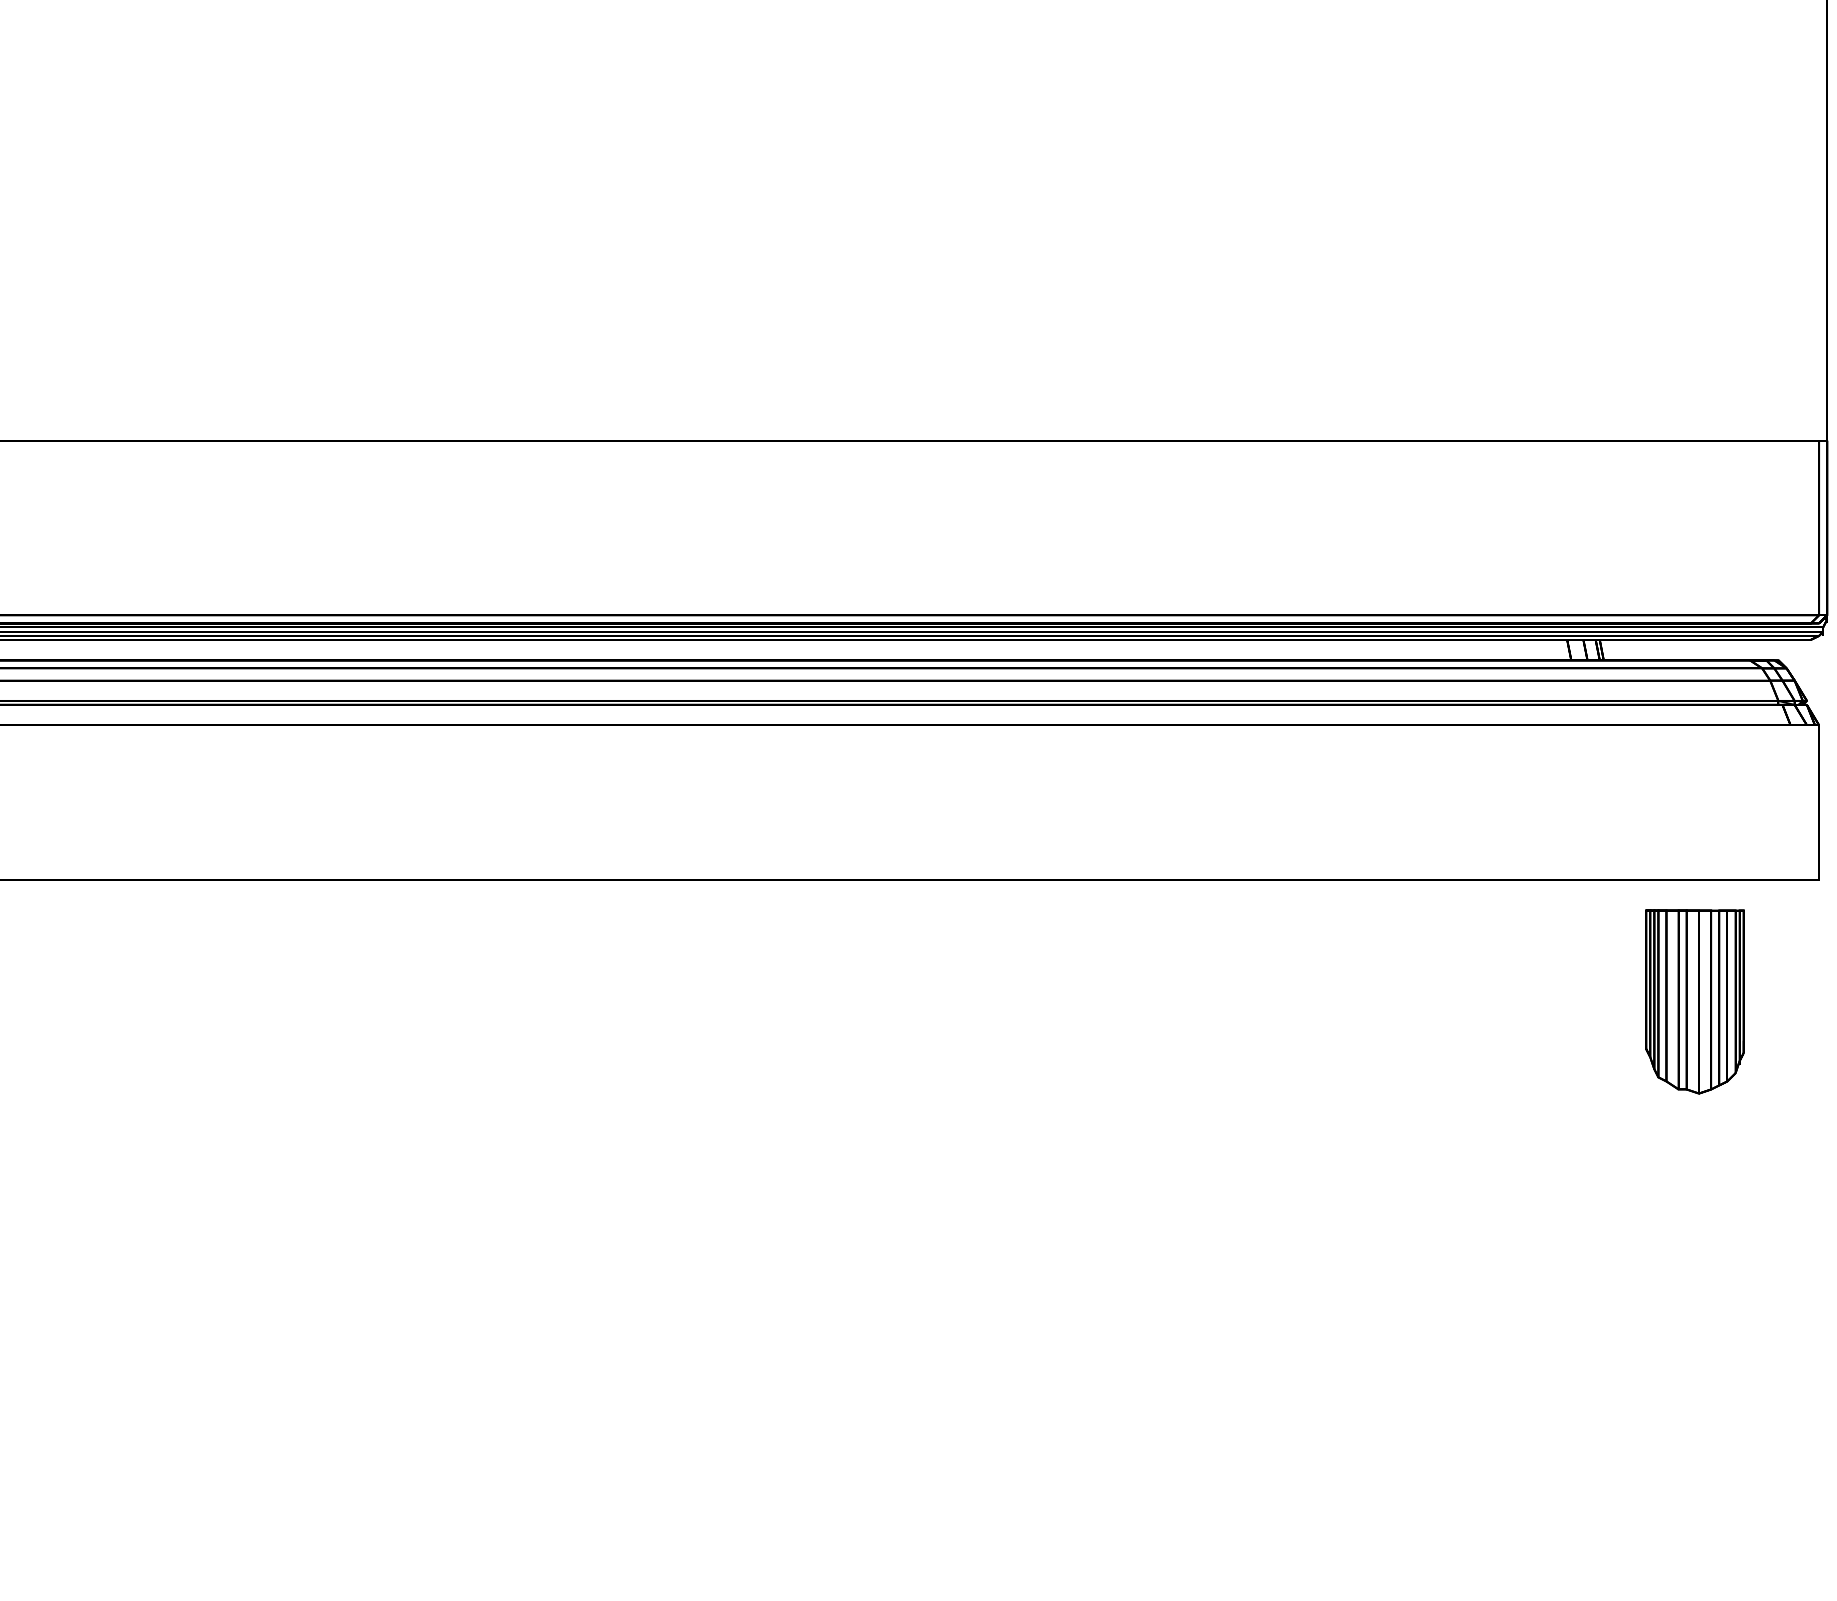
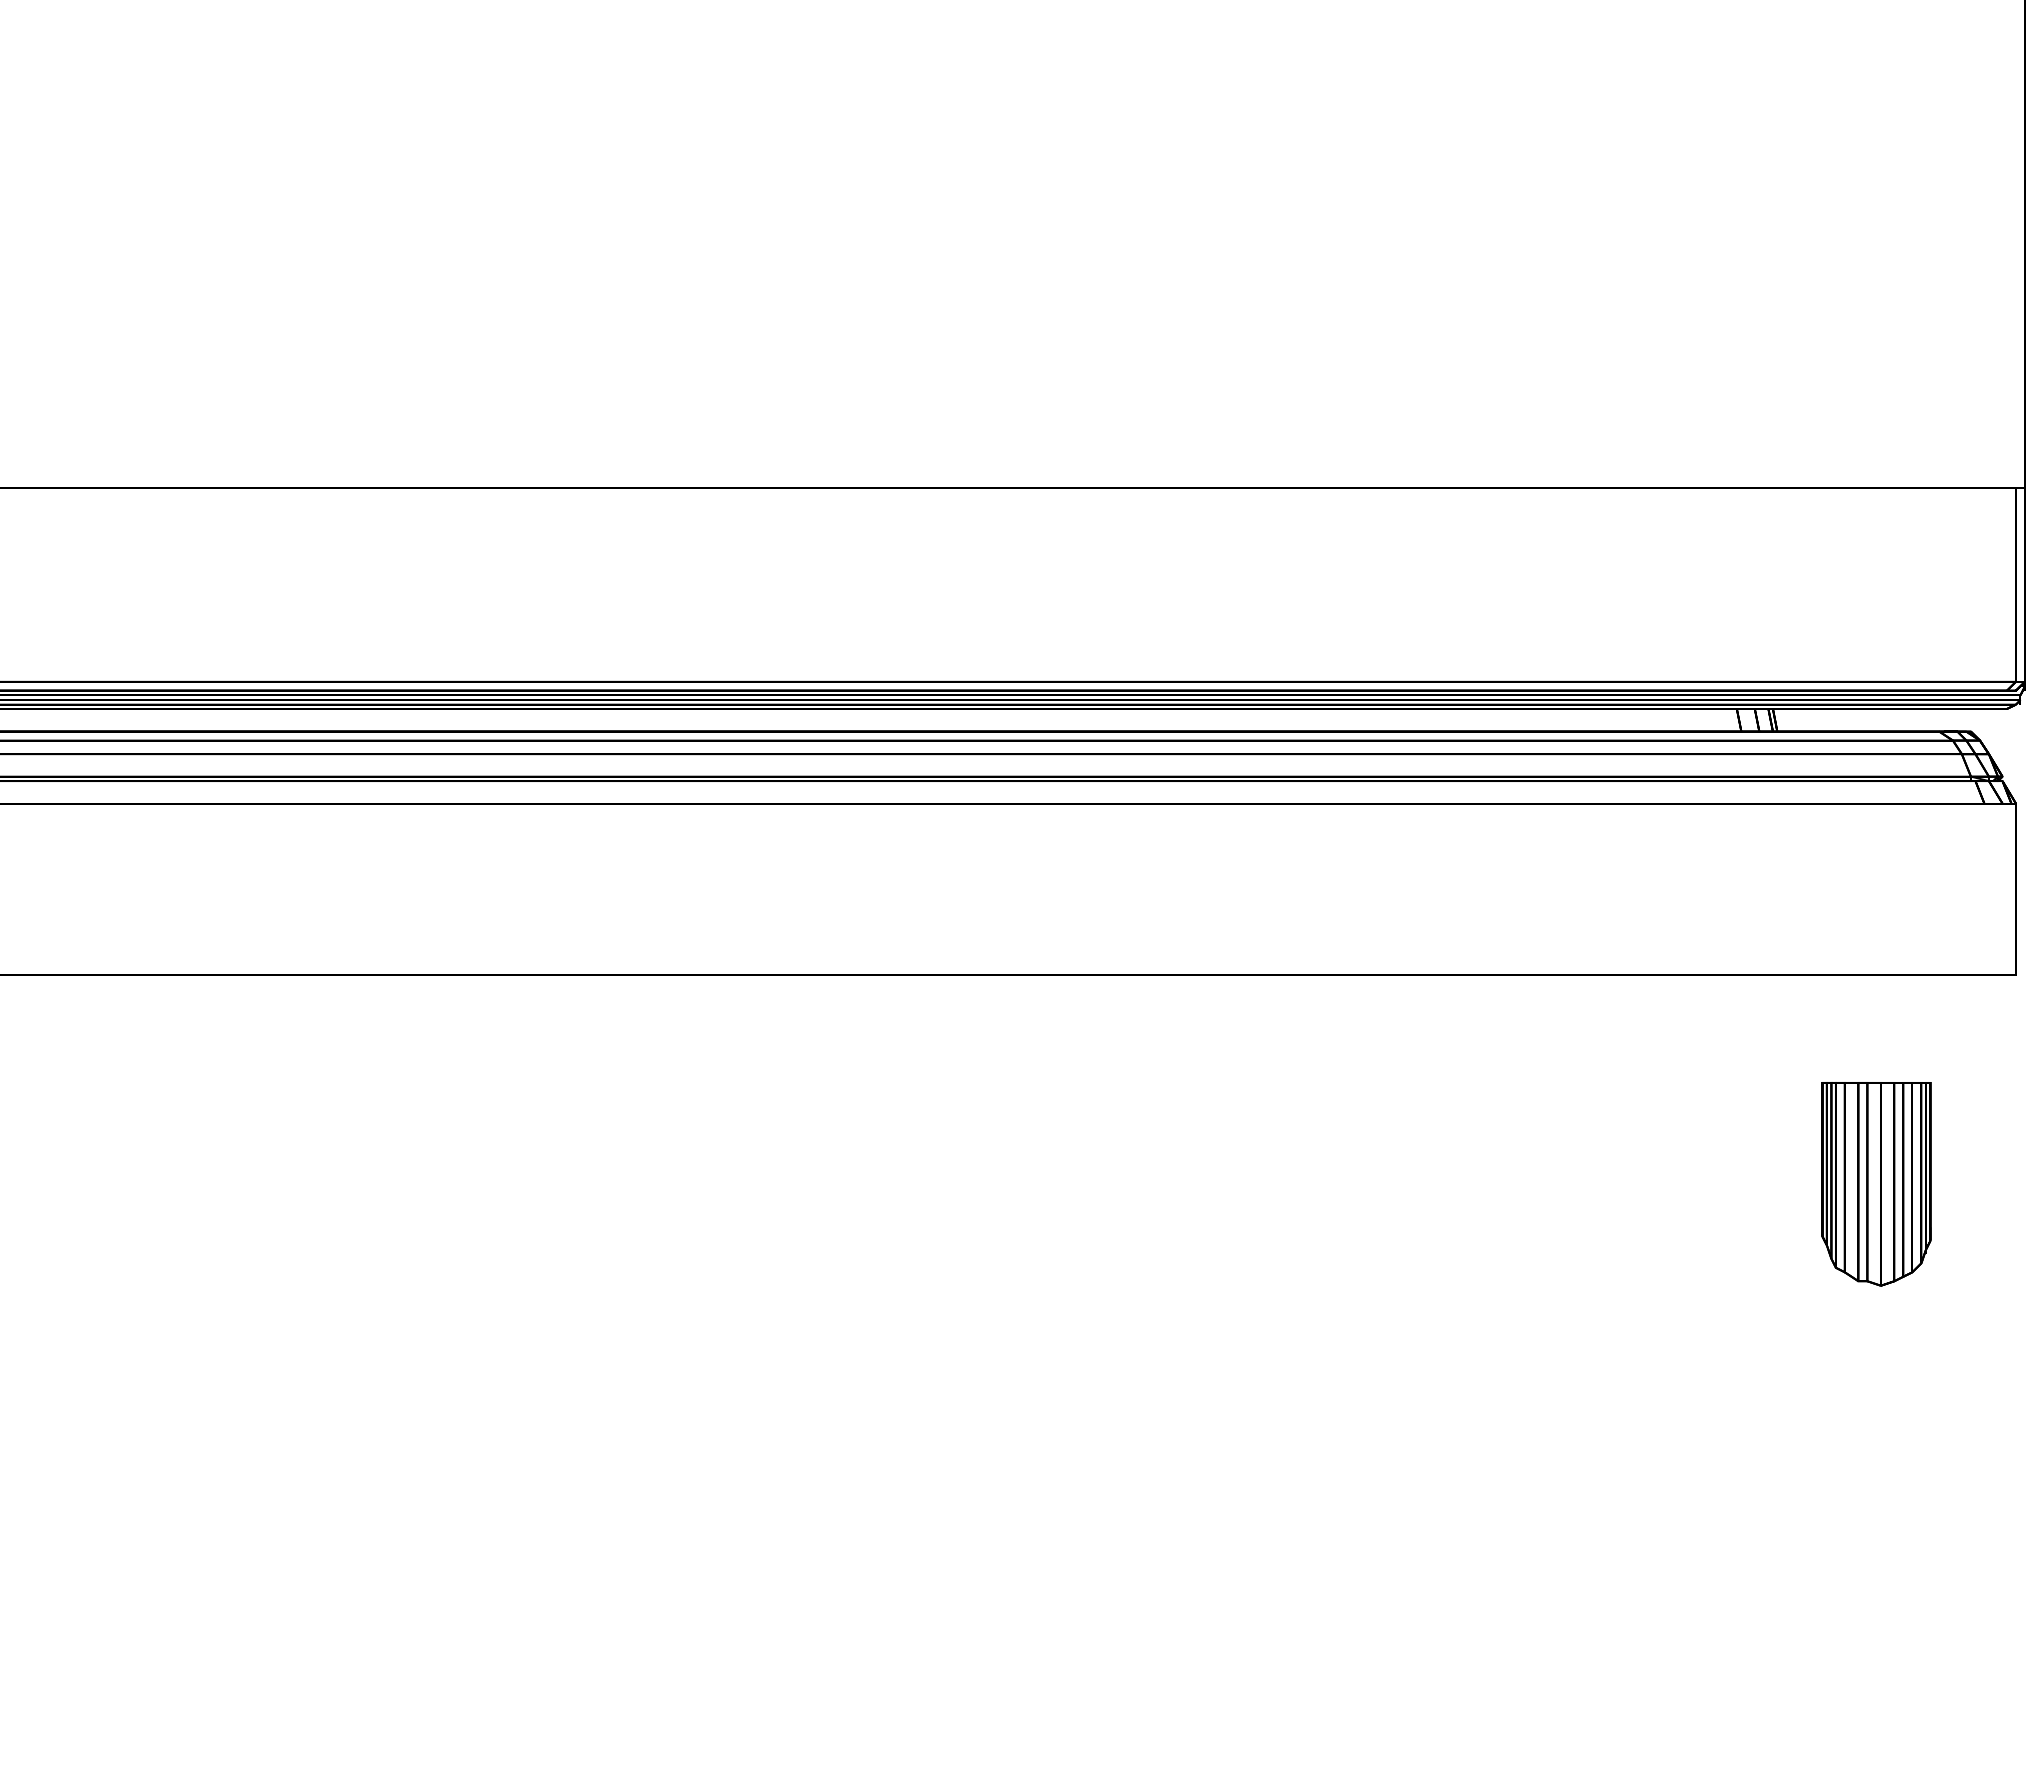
part: (1695, 1002) -> (1876, 1184), moved

